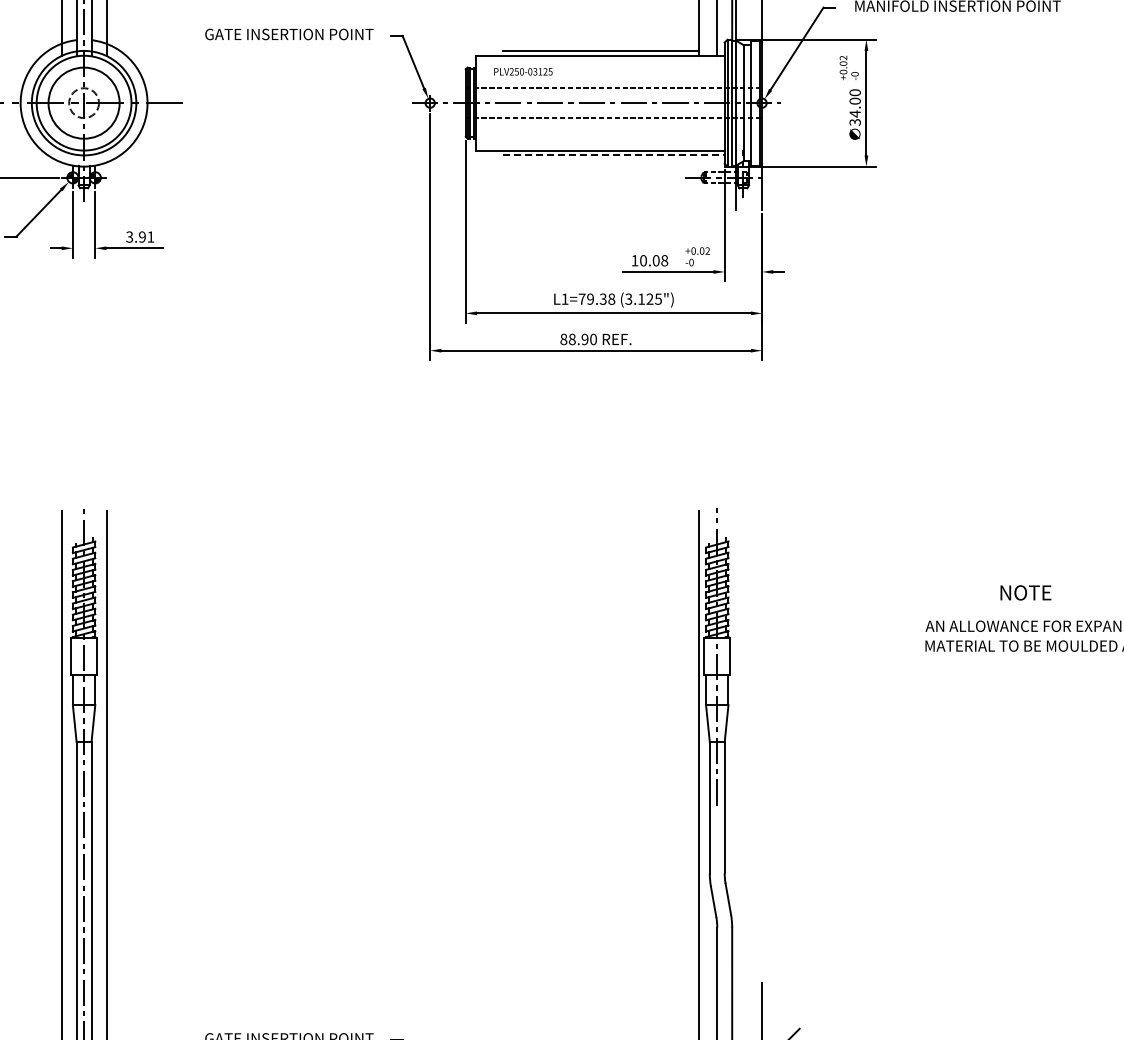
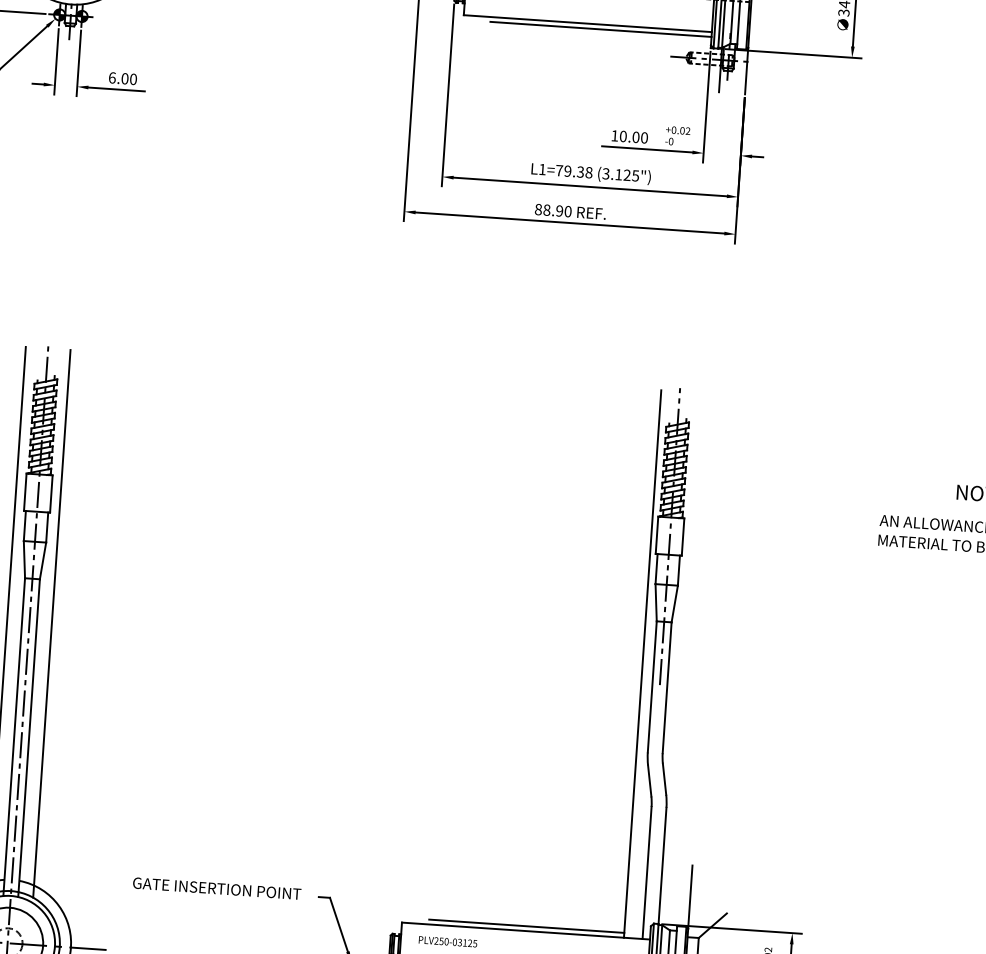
line: (613, 155) -> (600, 29), dashed -> solid
text: (140, 236) -> (123, 78), 3.91 -> 6.00
text: (664, 260) -> (644, 137), 10.08 -> 10.00

